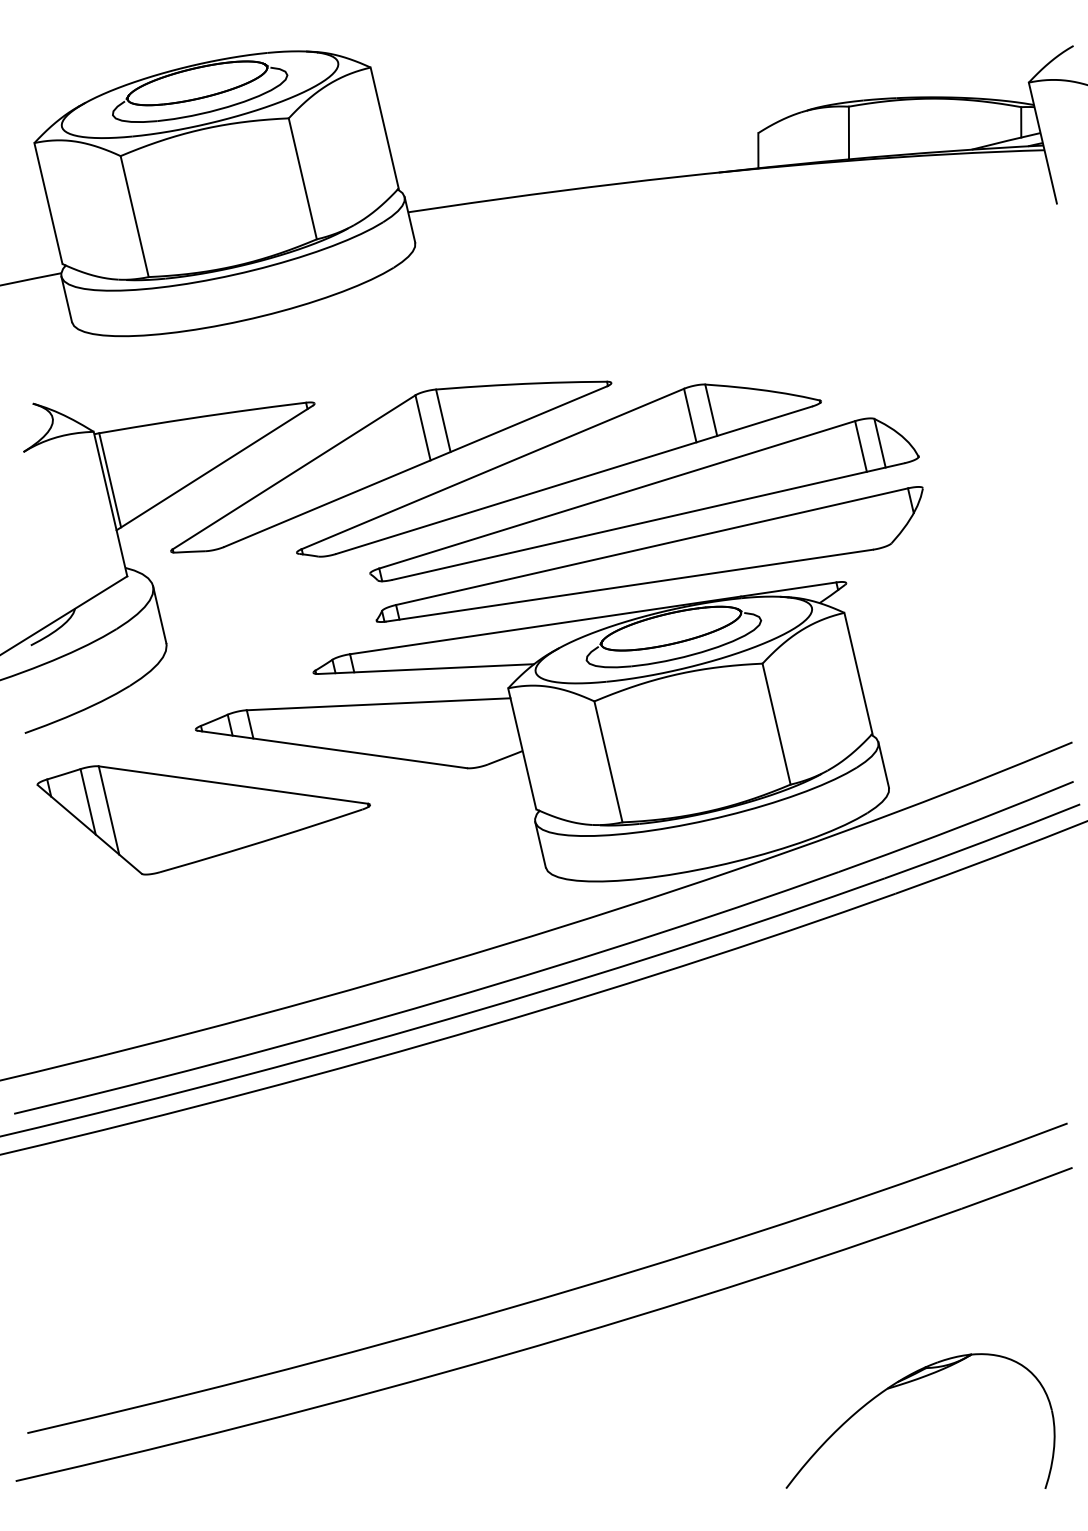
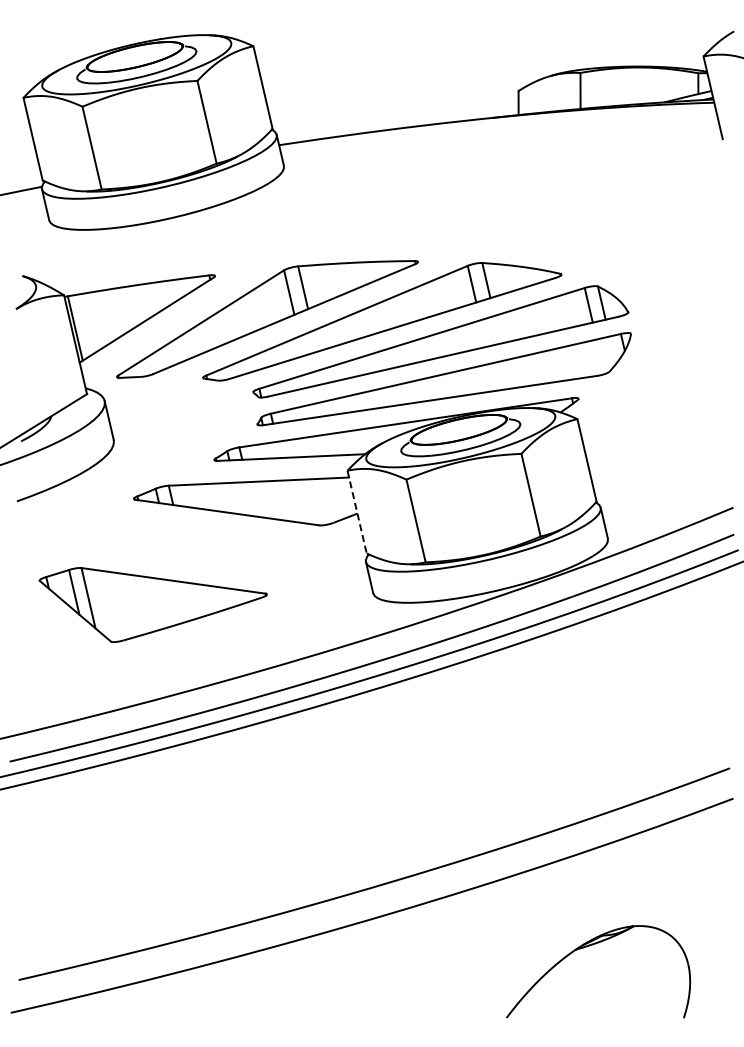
line: (522, 749) -> (357, 512), solid -> dashed
part: (202, 819) -> (152, 604), moved
part: (908, 1384) -> (590, 946), moved

